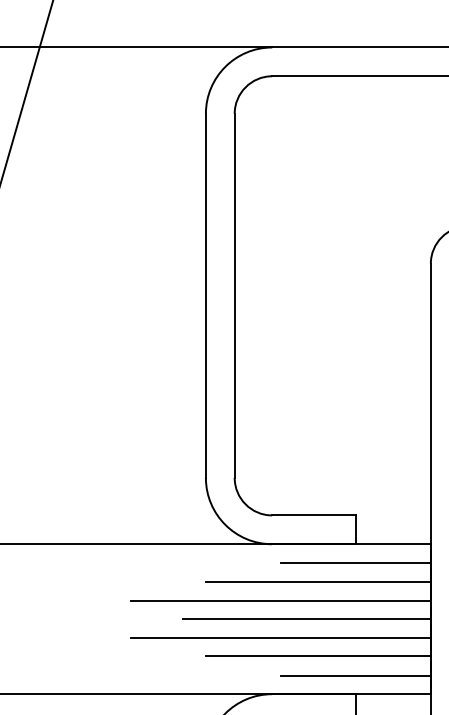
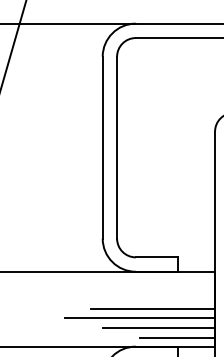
line: (355, 563) -> (177, 281), removed
line: (317, 581) -> (158, 290), removed
line: (281, 599) -> (140, 299), removed

